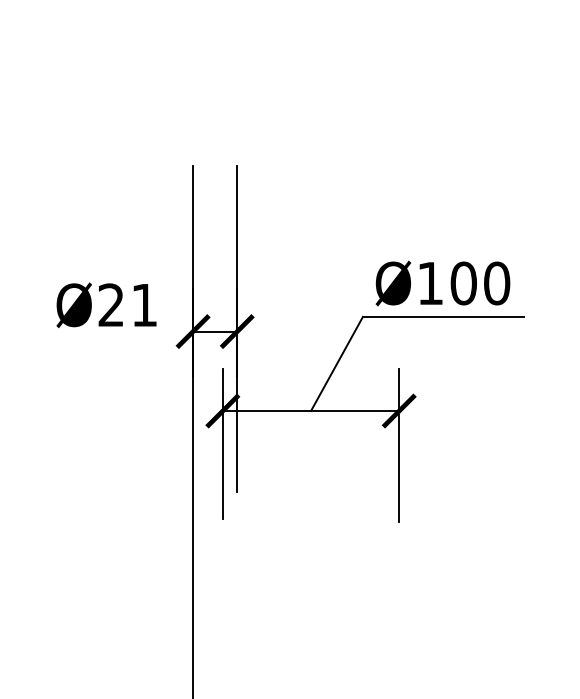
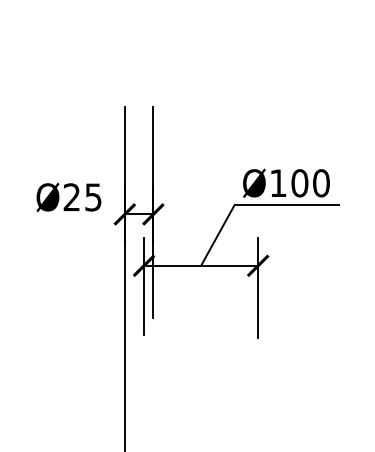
text: (144, 305) -> (93, 197), Ø21 -> Ø25

